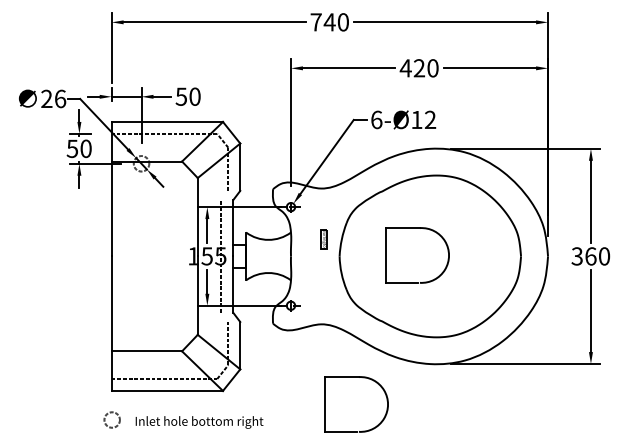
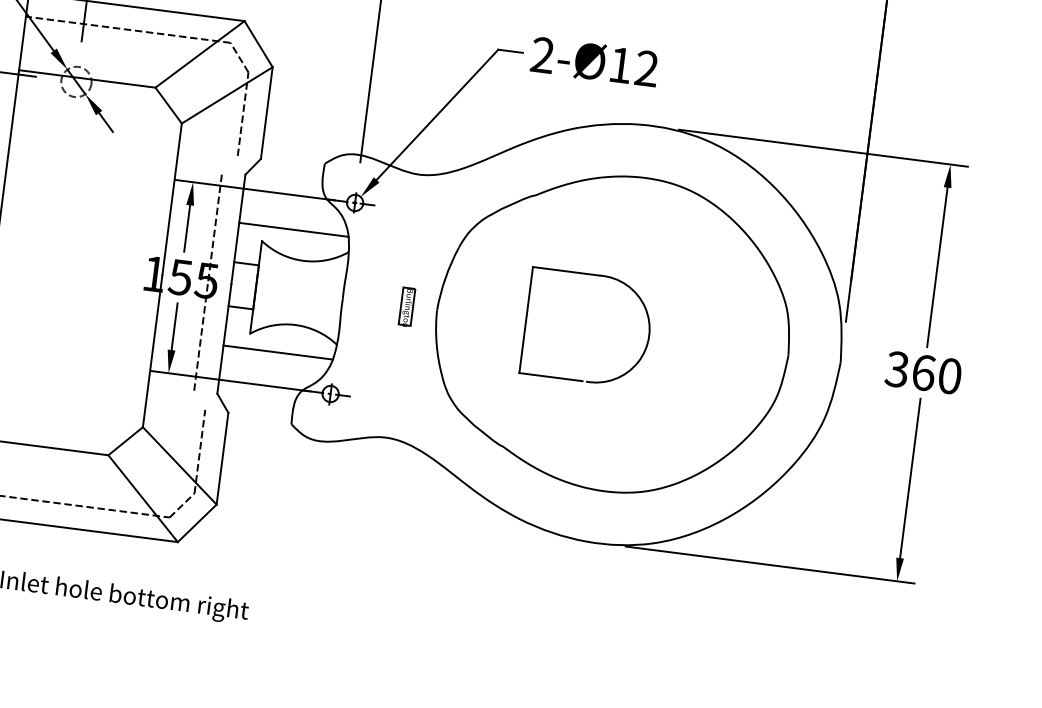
text: (376, 119) -> (542, 54), 6- -> 2-
line: (261, 224) -> (293, 229), added
part: (323, 239) -> (405, 306), moved
line: (261, 288) -> (277, 353), added
part: (362, 378) -> (451, 552), removed

